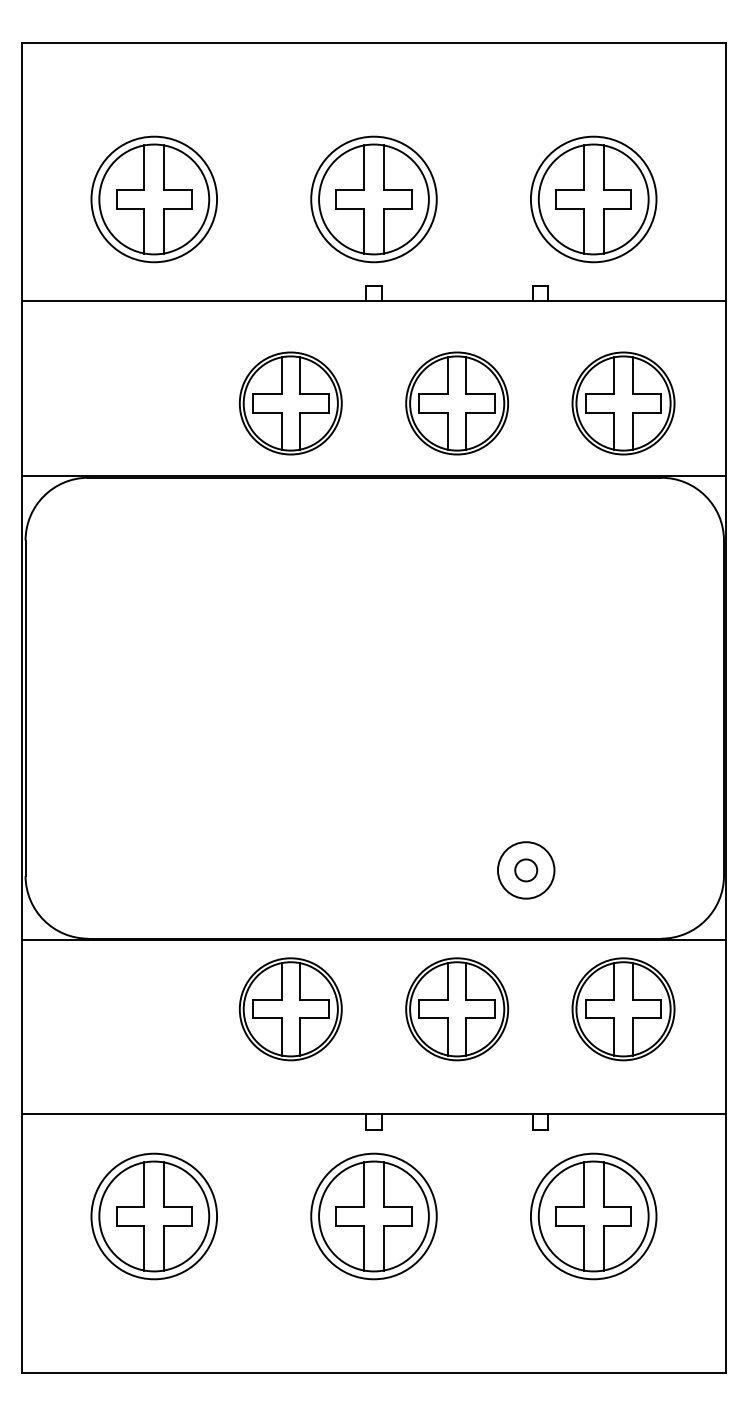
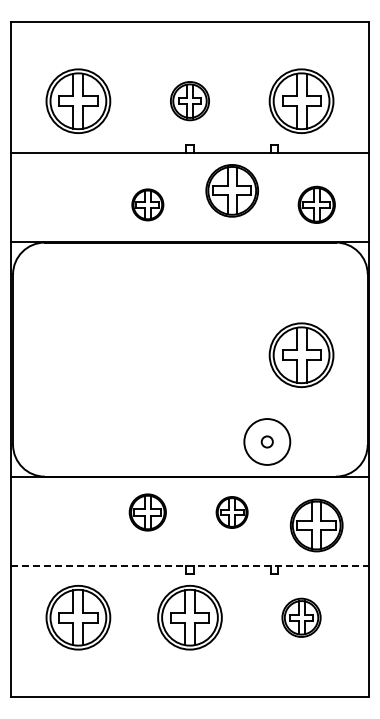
part: (373, 197) -> (189, 100), size x0.6
part: (290, 402) -> (147, 204), size x0.6
part: (455, 402) -> (231, 190), moved
part: (623, 402) -> (316, 204), size x0.7
part: (593, 698) -> (301, 354), added
circle: (524, 869) -> (266, 441), size x1.6
part: (290, 1009) -> (147, 512), size x0.7
part: (455, 1009) -> (231, 512), size x0.6
part: (623, 1009) -> (316, 525), moved
line: (374, 1113) -> (190, 565), solid -> dashed
part: (593, 1216) -> (301, 617), size x0.6

